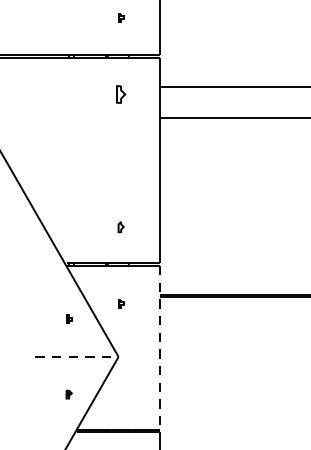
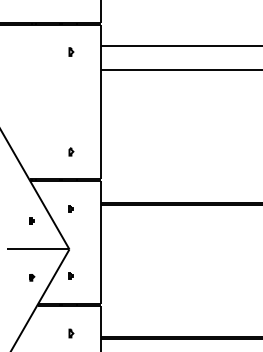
part: (121, 93) -> (71, 51), size x0.62
line: (159, 347) -> (100, 242), dashed -> solid
line: (77, 356) -> (38, 249), dashed -> solid
part: (119, 391) -> (70, 275), added

